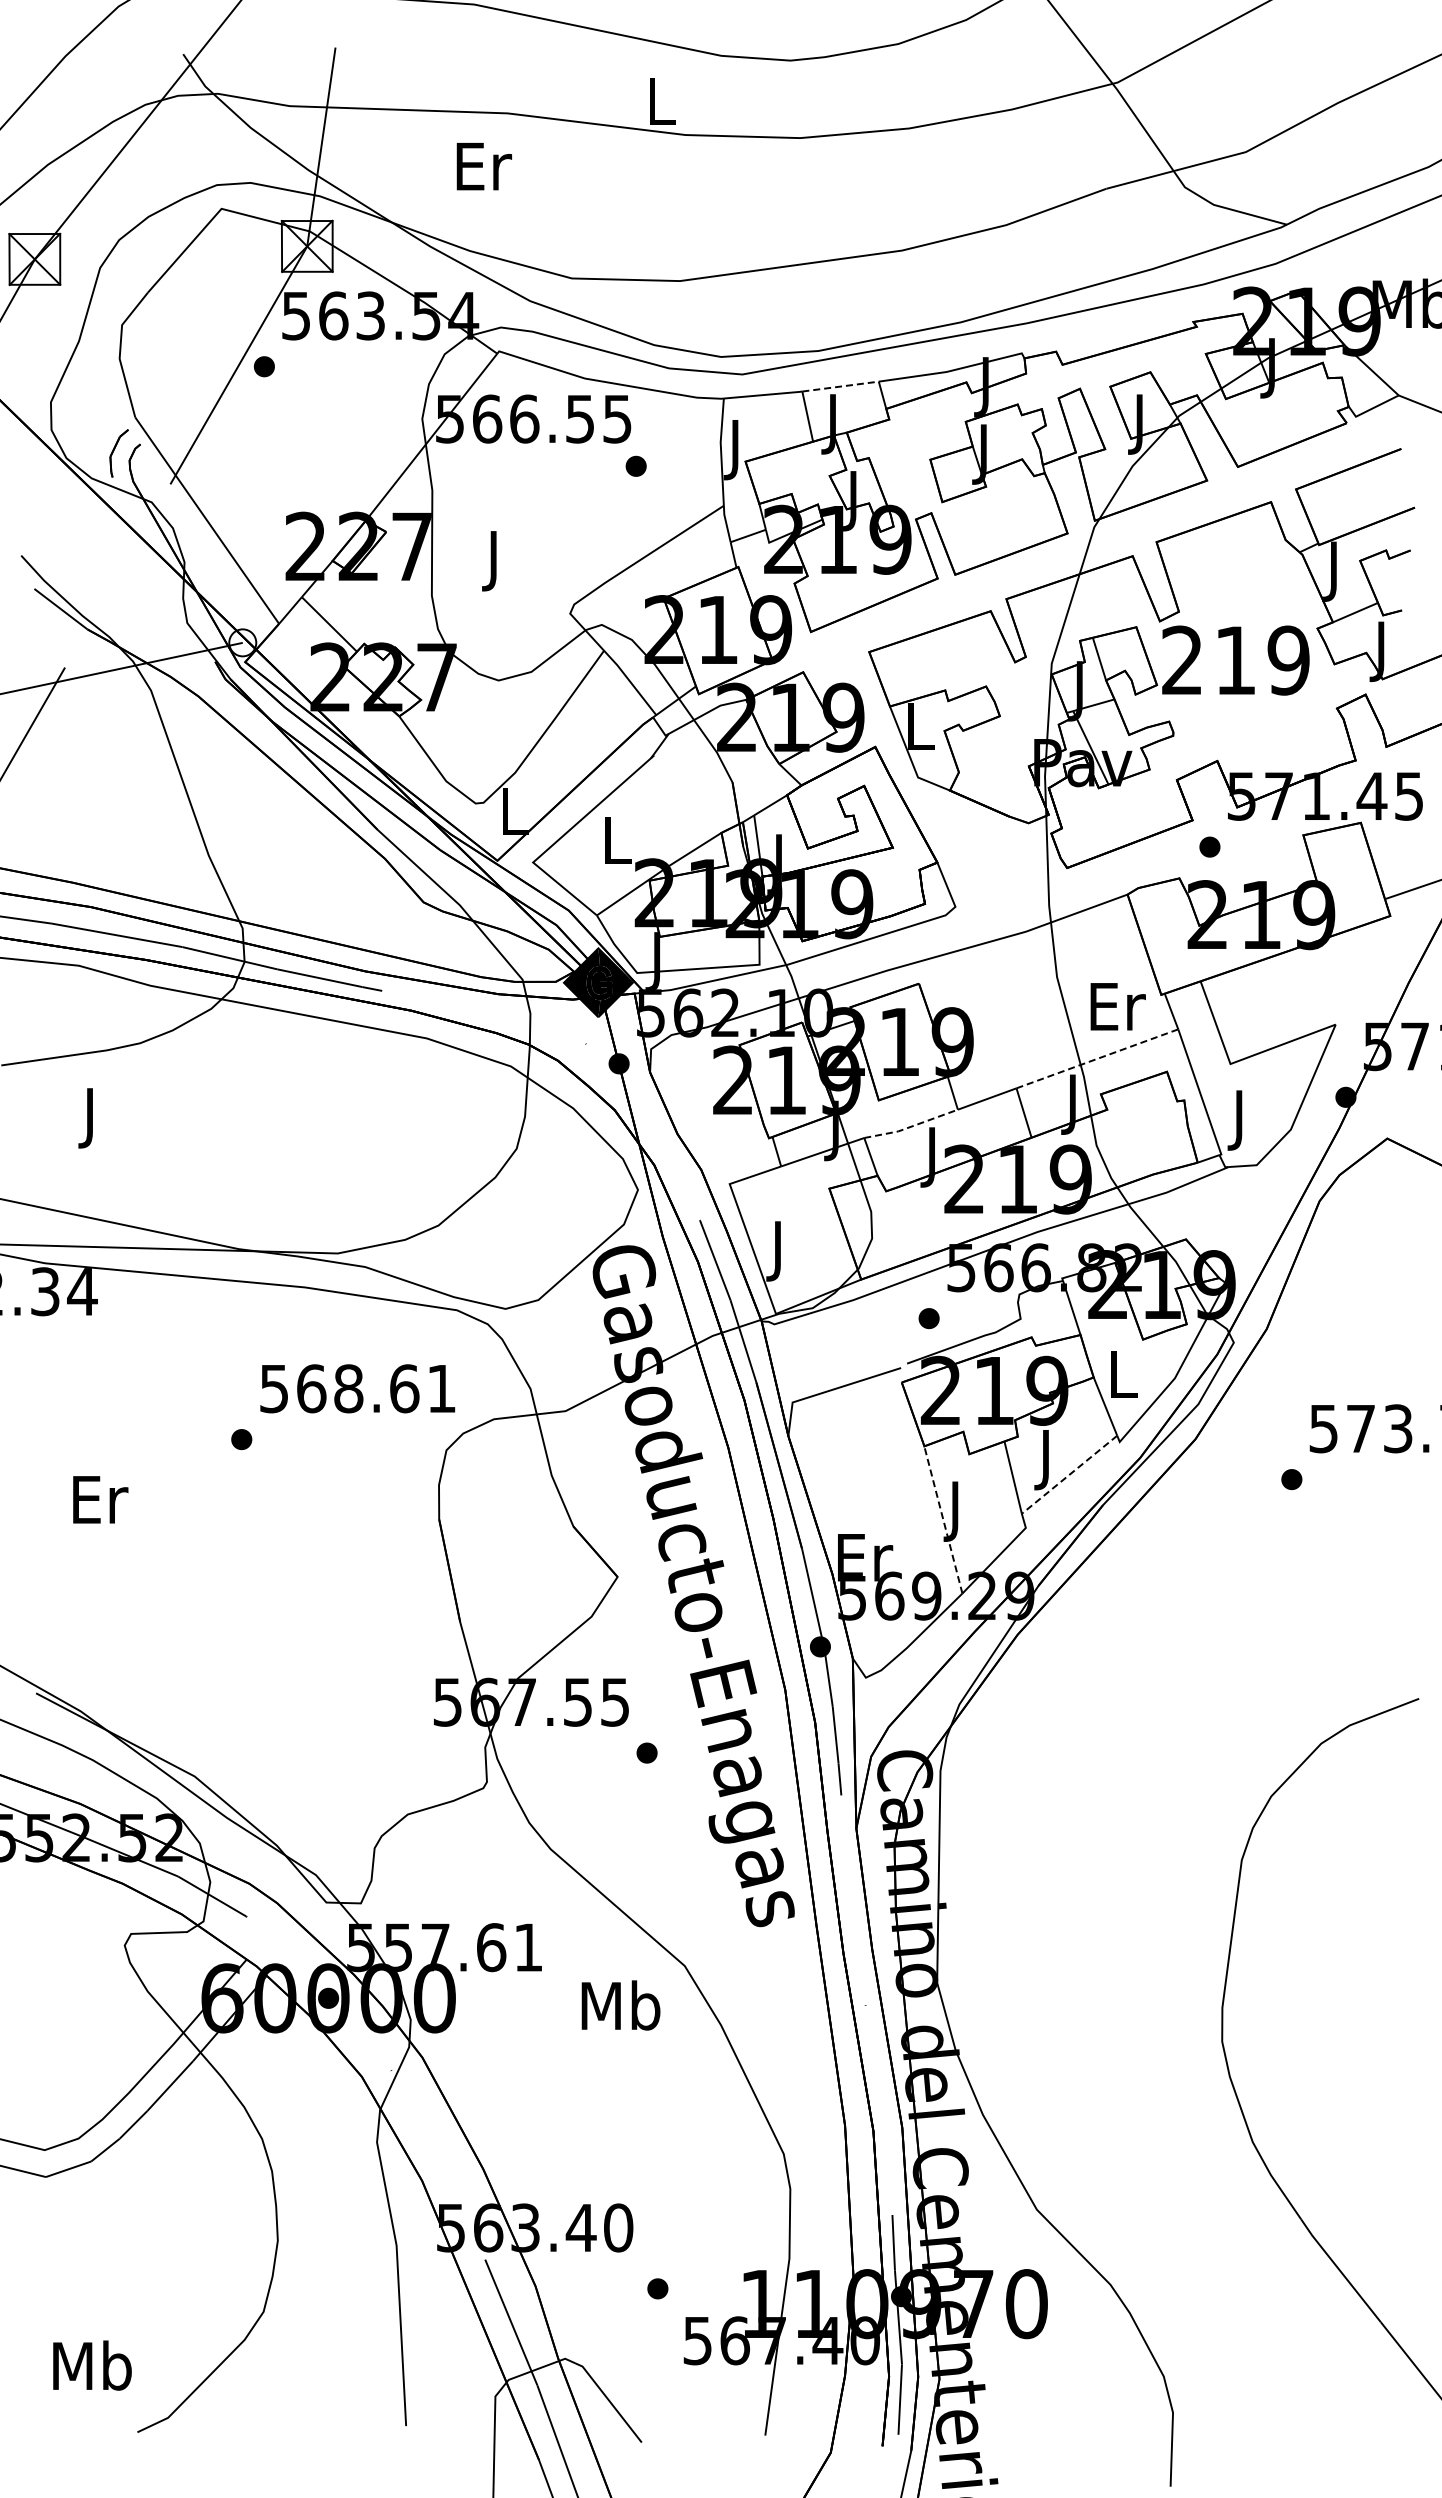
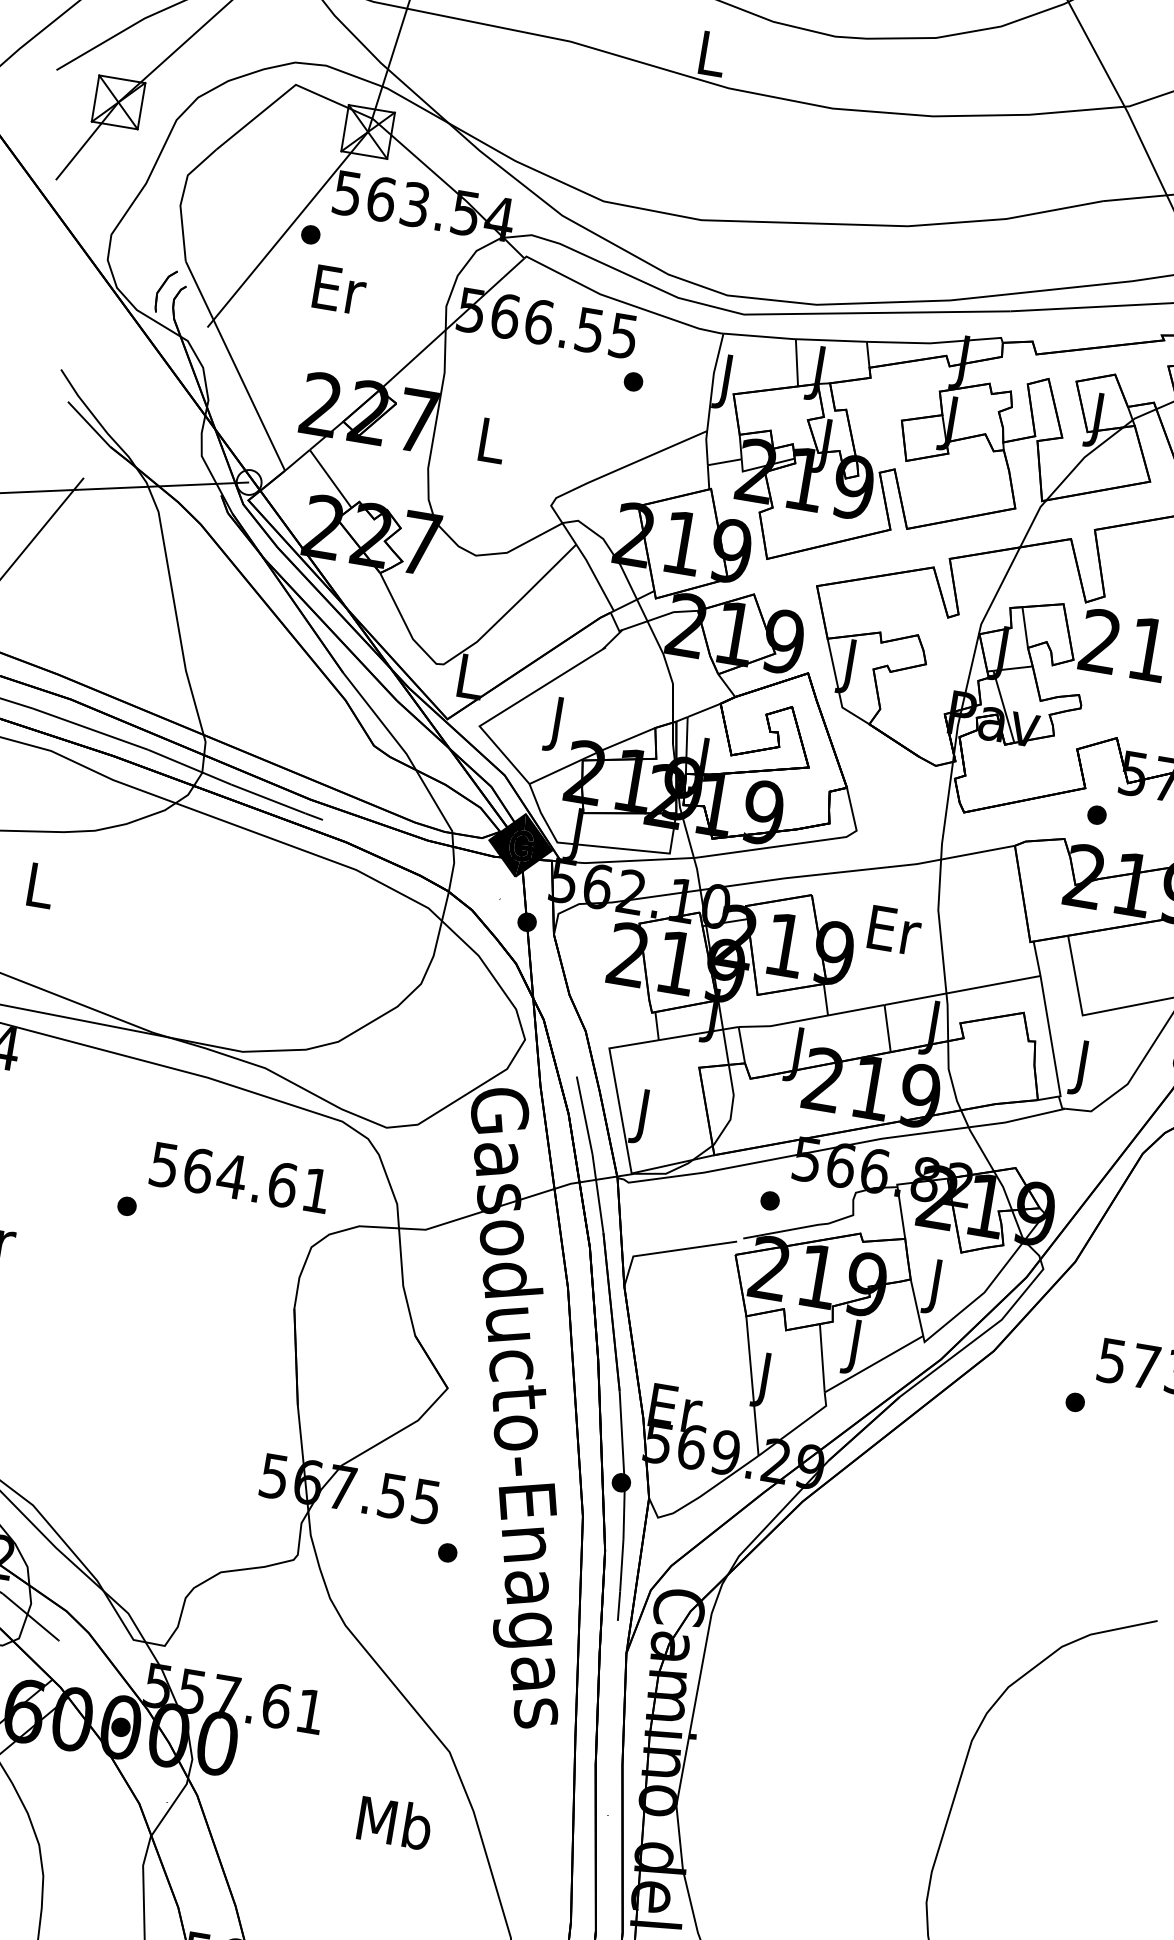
text: (483, 166) -> (339, 289), moved
line: (840, 386) -> (831, 340), dashed -> solid
text: (495, 561) -> (491, 446), J -> L
text: (920, 732) -> (851, 667), L -> J
text: (617, 846) -> (558, 724), L -> J
text: (1117, 1006) -> (894, 930), moved
line: (1097, 1058) -> (962, 990), dashed -> solid
text: (91, 1118) -> (39, 891), J -> L
line: (911, 1126) -> (783, 1023), dashed -> solid
text: (1123, 1381) -> (937, 1287), L -> J
text: (348, 1388) -> (231, 1176), 568.61 -> 564.61
line: (1069, 1474) -> (873, 1363), dashed -> solid
line: (943, 1519) -> (752, 1385), dashed -> solid
text: (620, 2005) -> (394, 1822), moved

